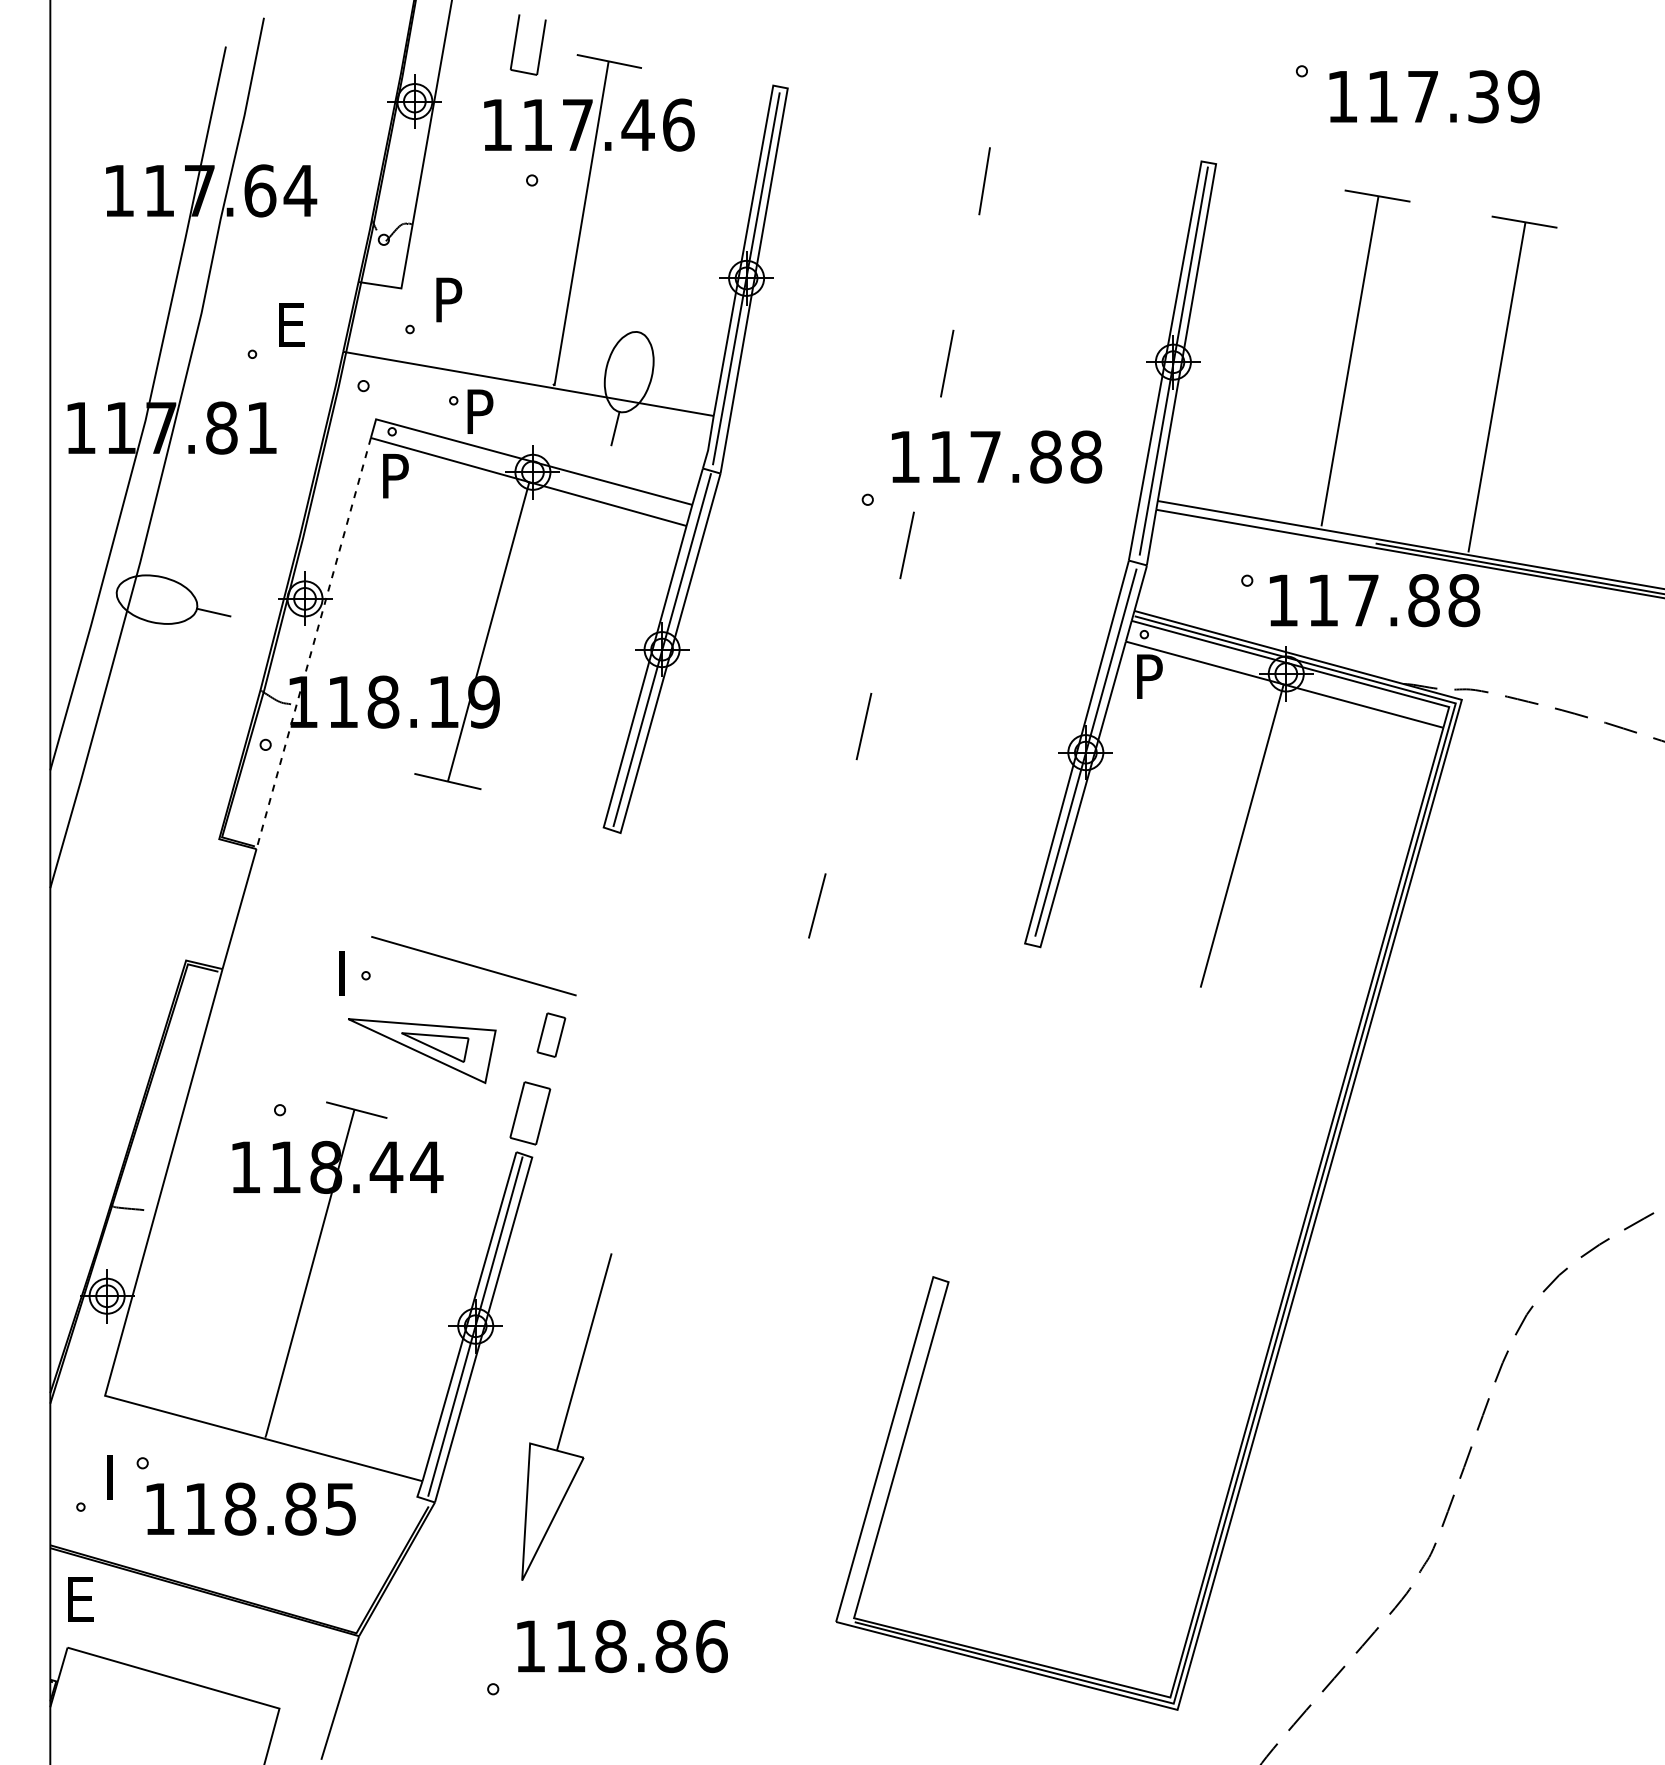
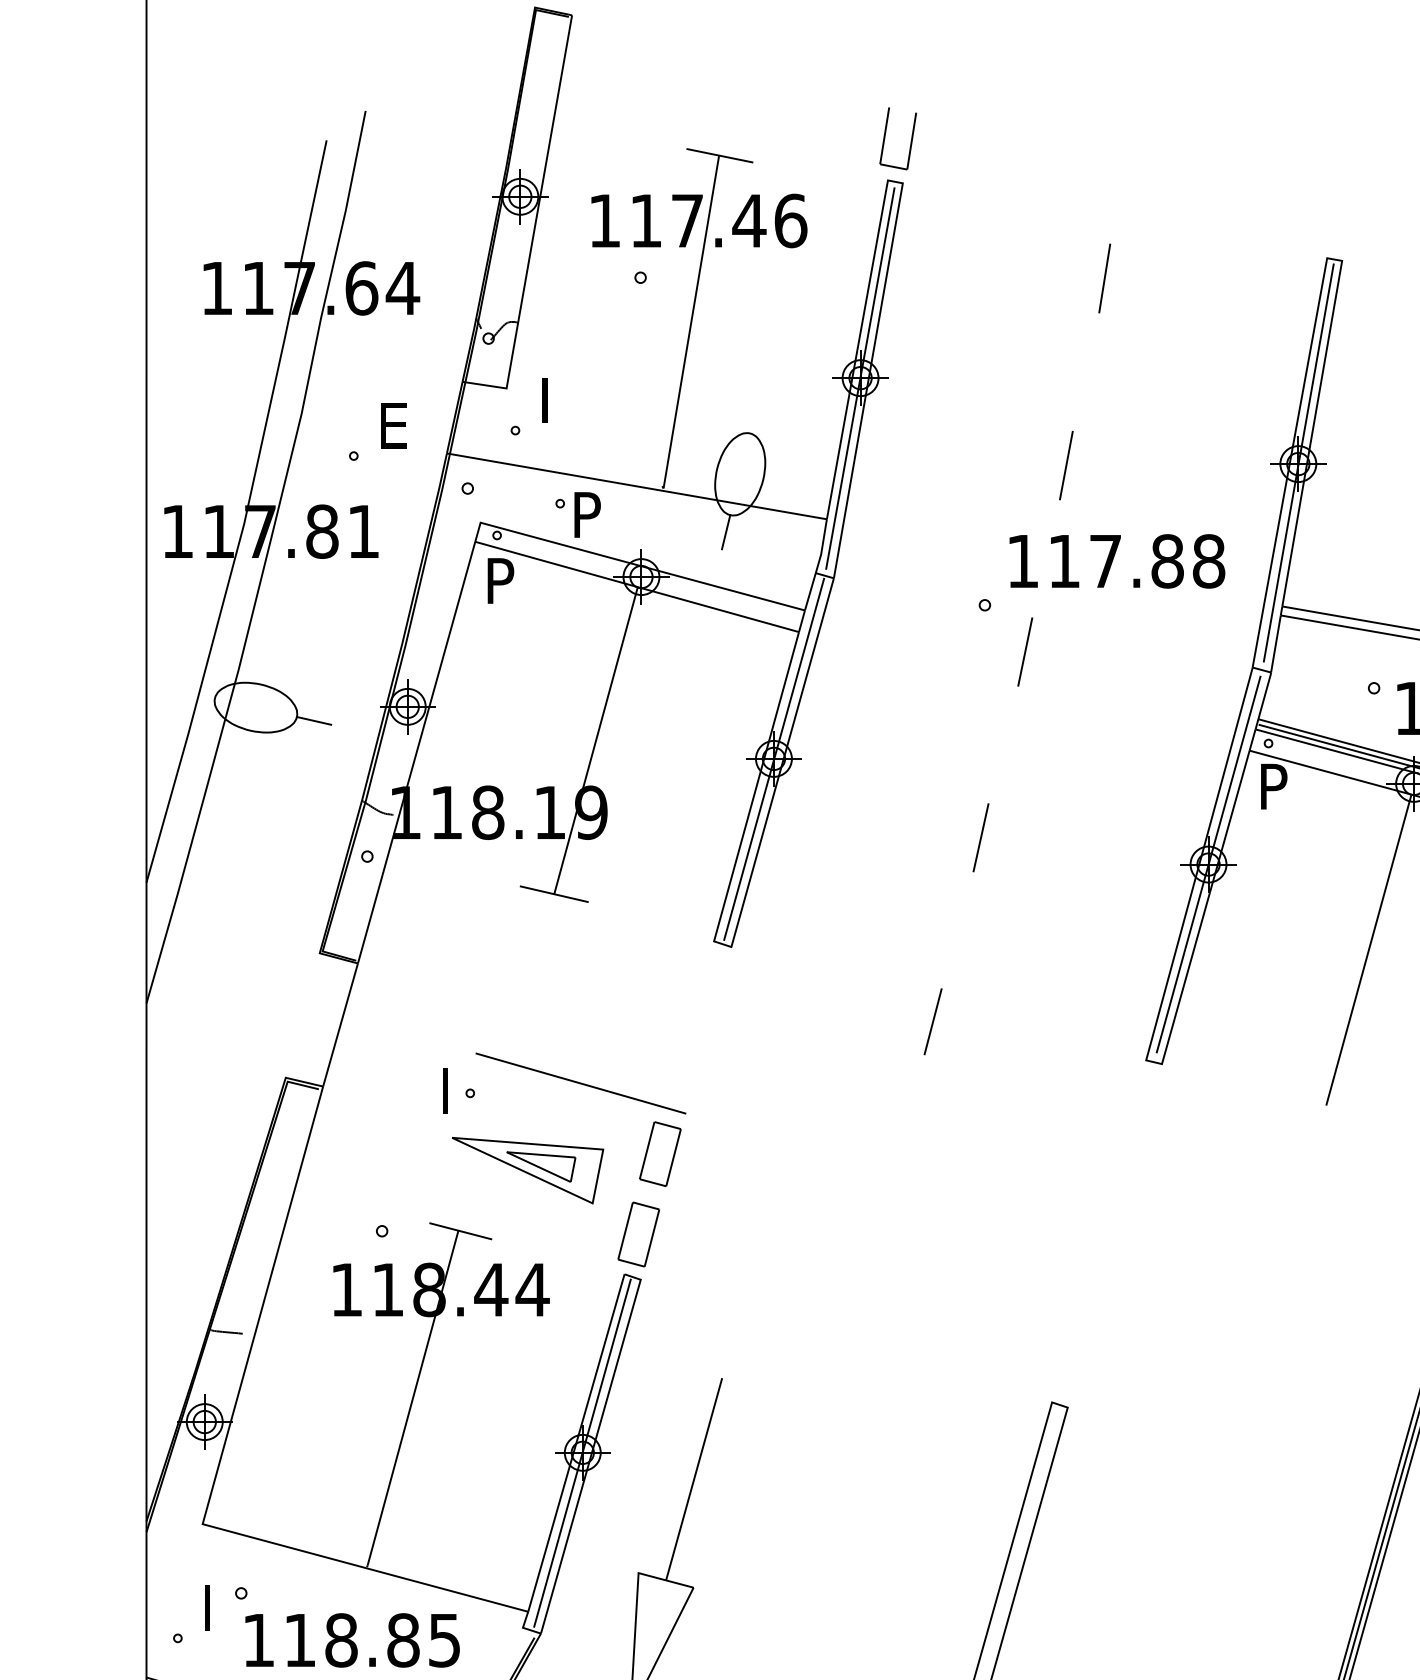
part: (516, 41) -> (886, 135), moved
text: (449, 299) -> (555, 399), P -> I
line: (313, 644) -> (416, 753), dashed -> solid
part: (551, 1035) -> (660, 1154), size x1.43

